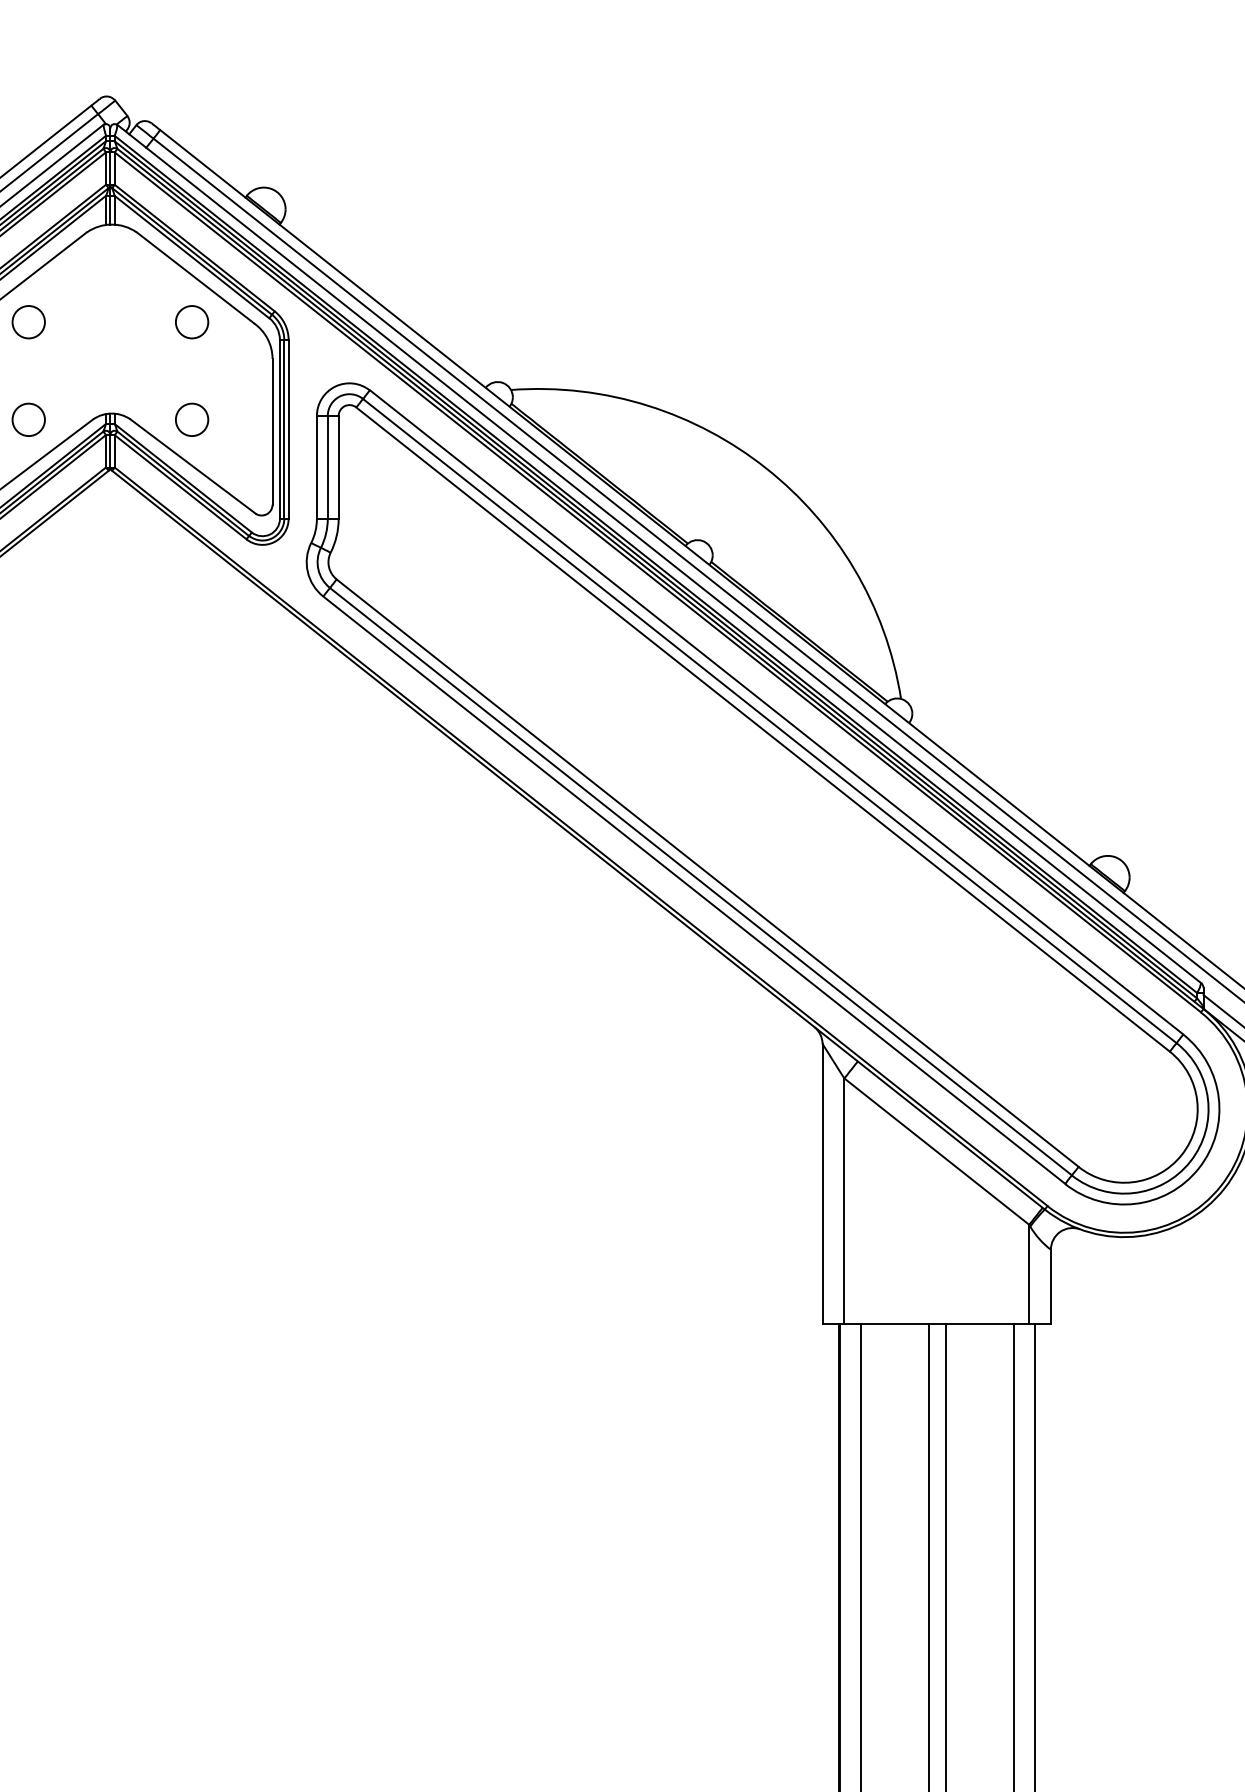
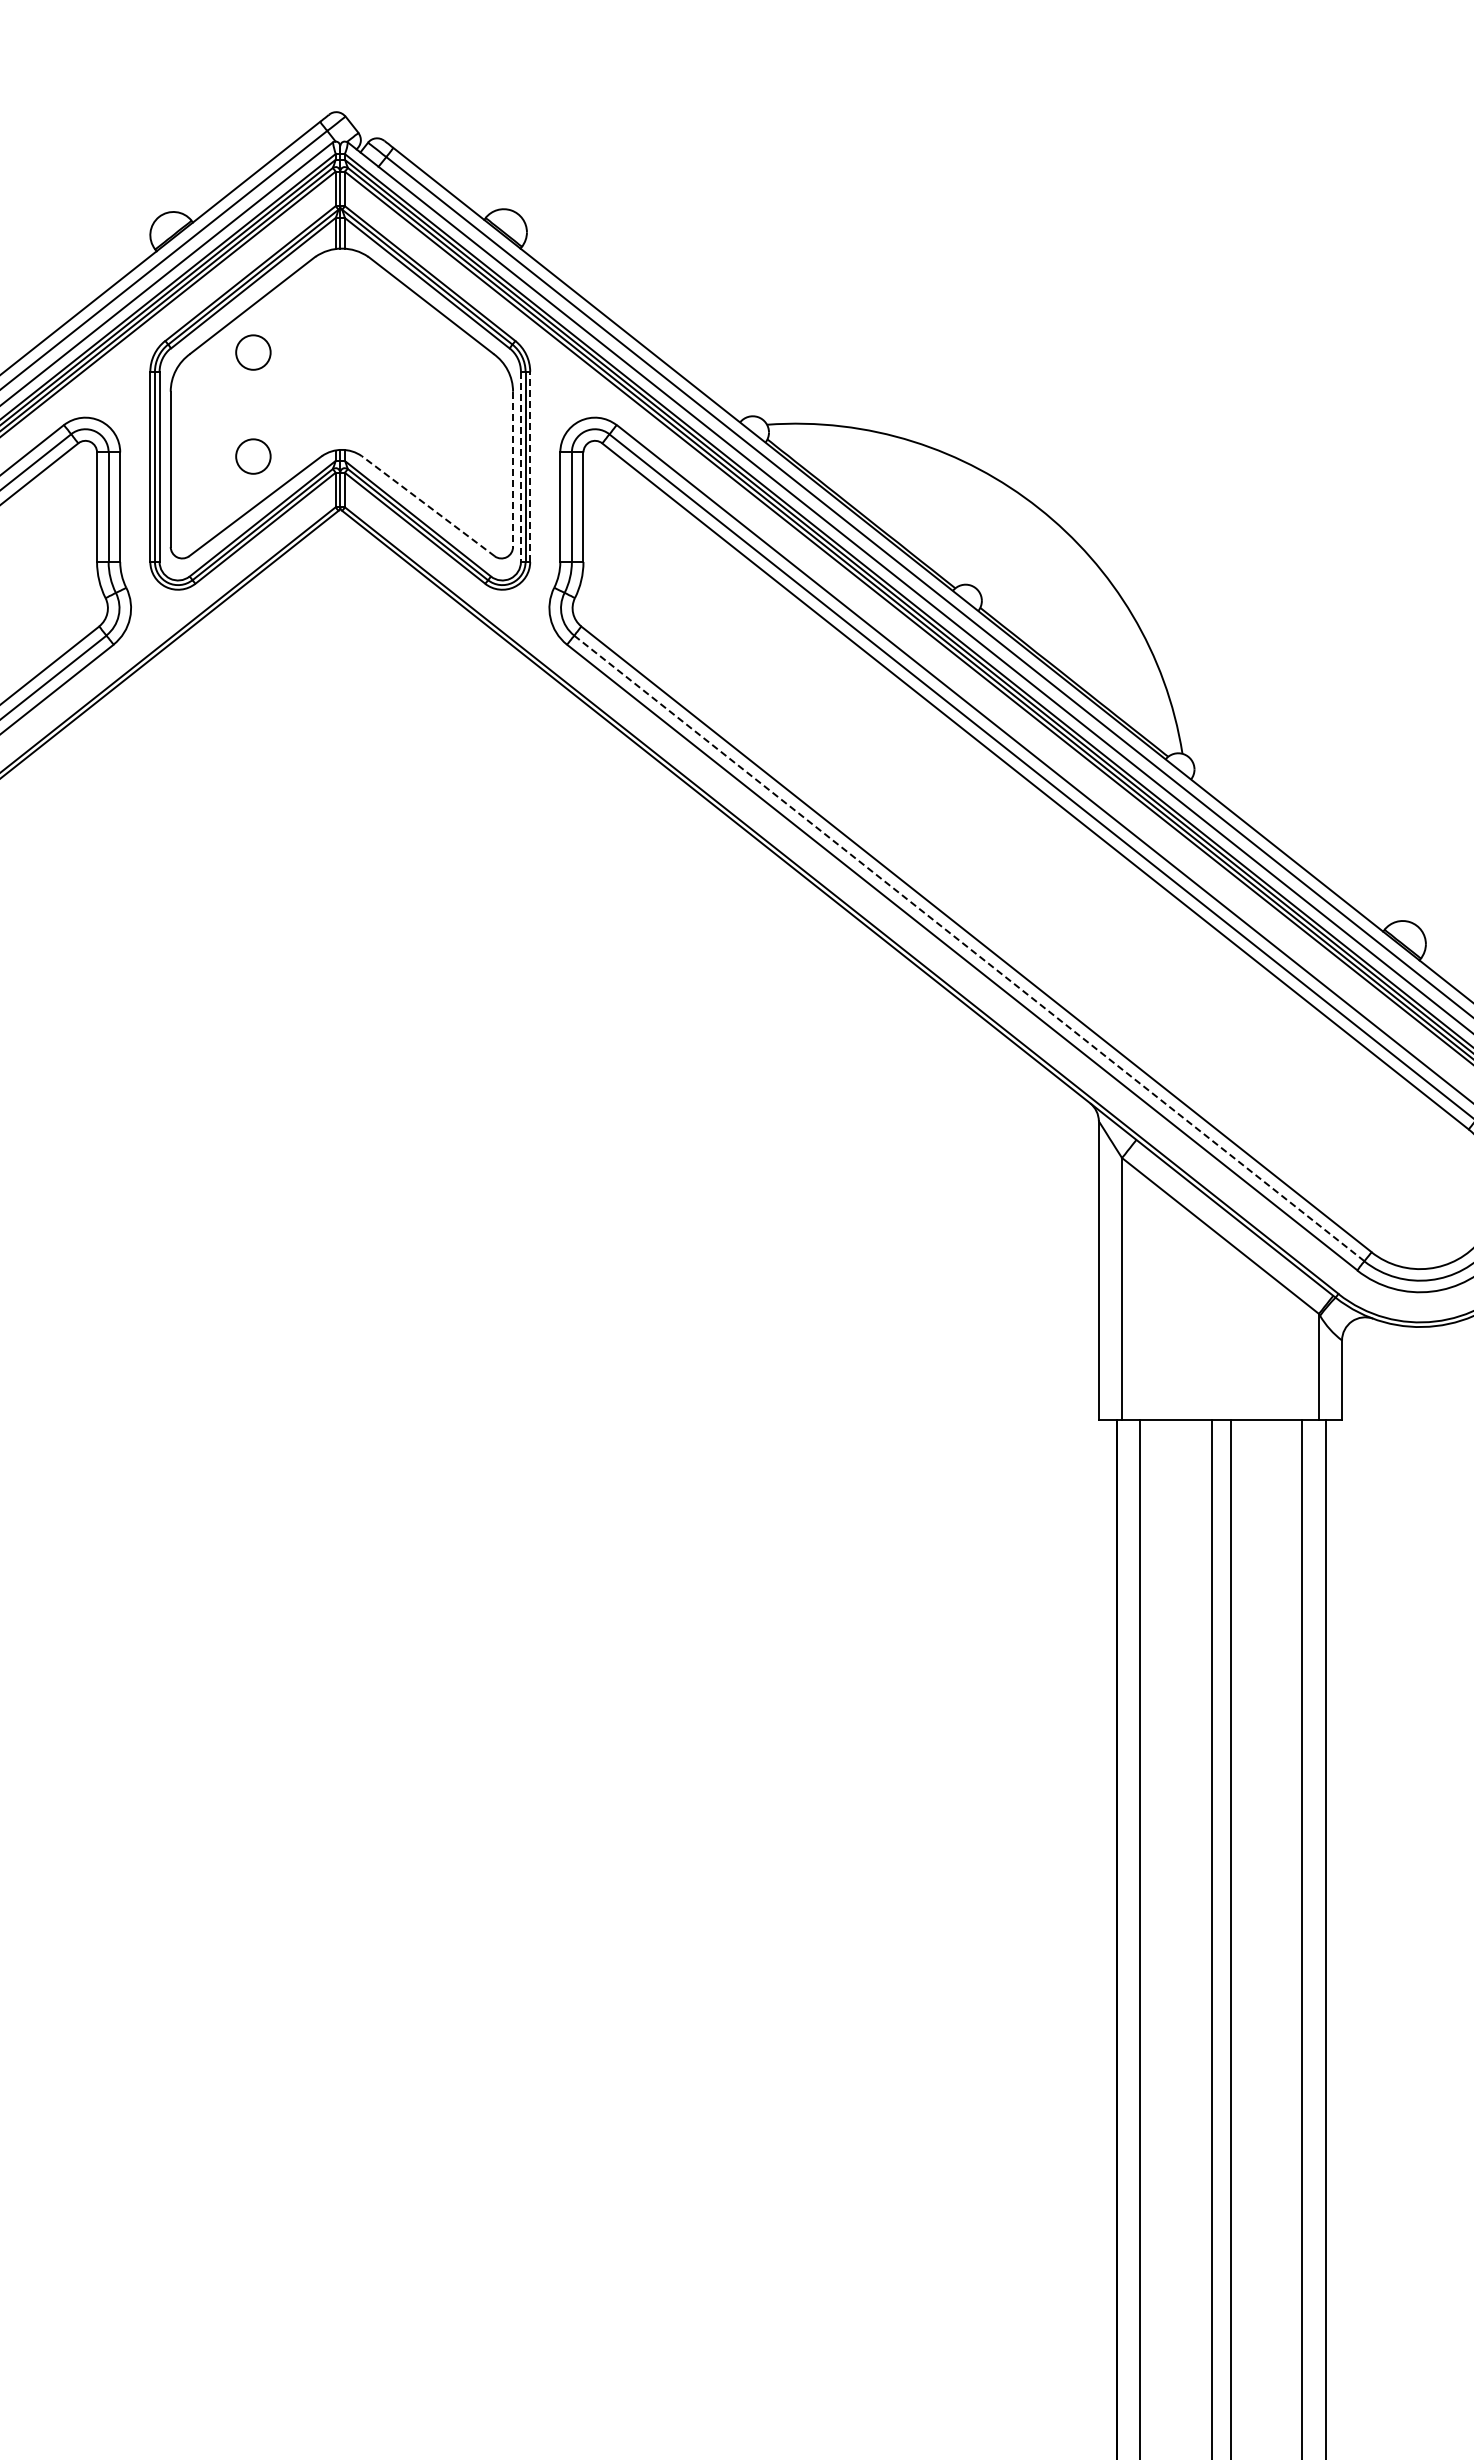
circle: (192, 322) -> (427, 352), removed
circle: (192, 419) -> (427, 456), removed
line: (288, 429) -> (530, 466), solid -> dashed
line: (279, 430) -> (520, 467), solid -> dashed
line: (272, 431) -> (513, 469), solid -> dashed
line: (193, 465) -> (428, 505), solid -> dashed
line: (701, 881) -> (969, 948), solid -> dashed

